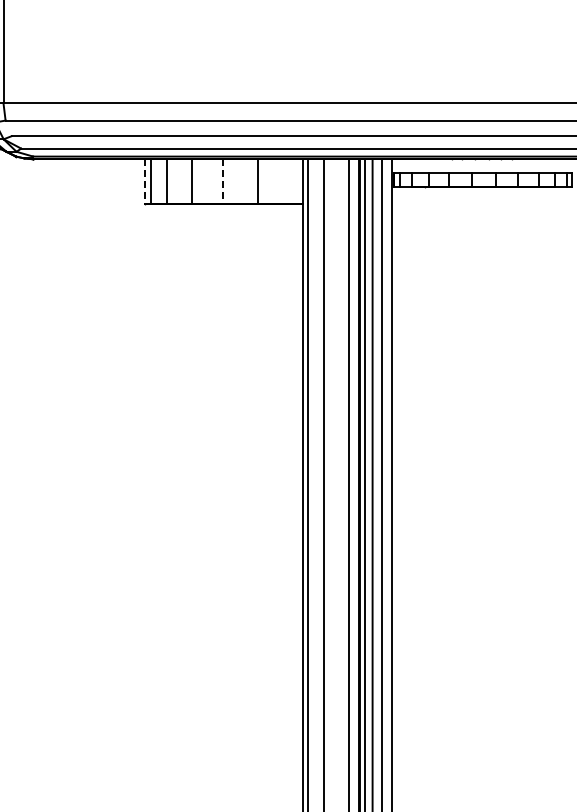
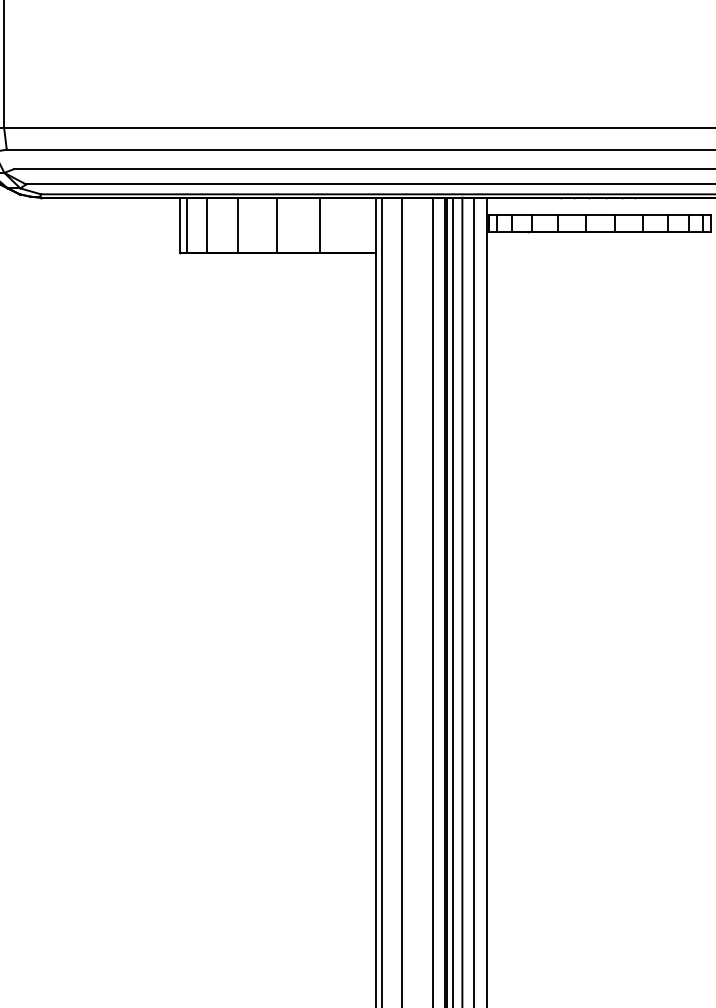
line: (145, 182) -> (180, 226), dashed -> solid
line: (222, 182) -> (276, 226), dashed -> solid

